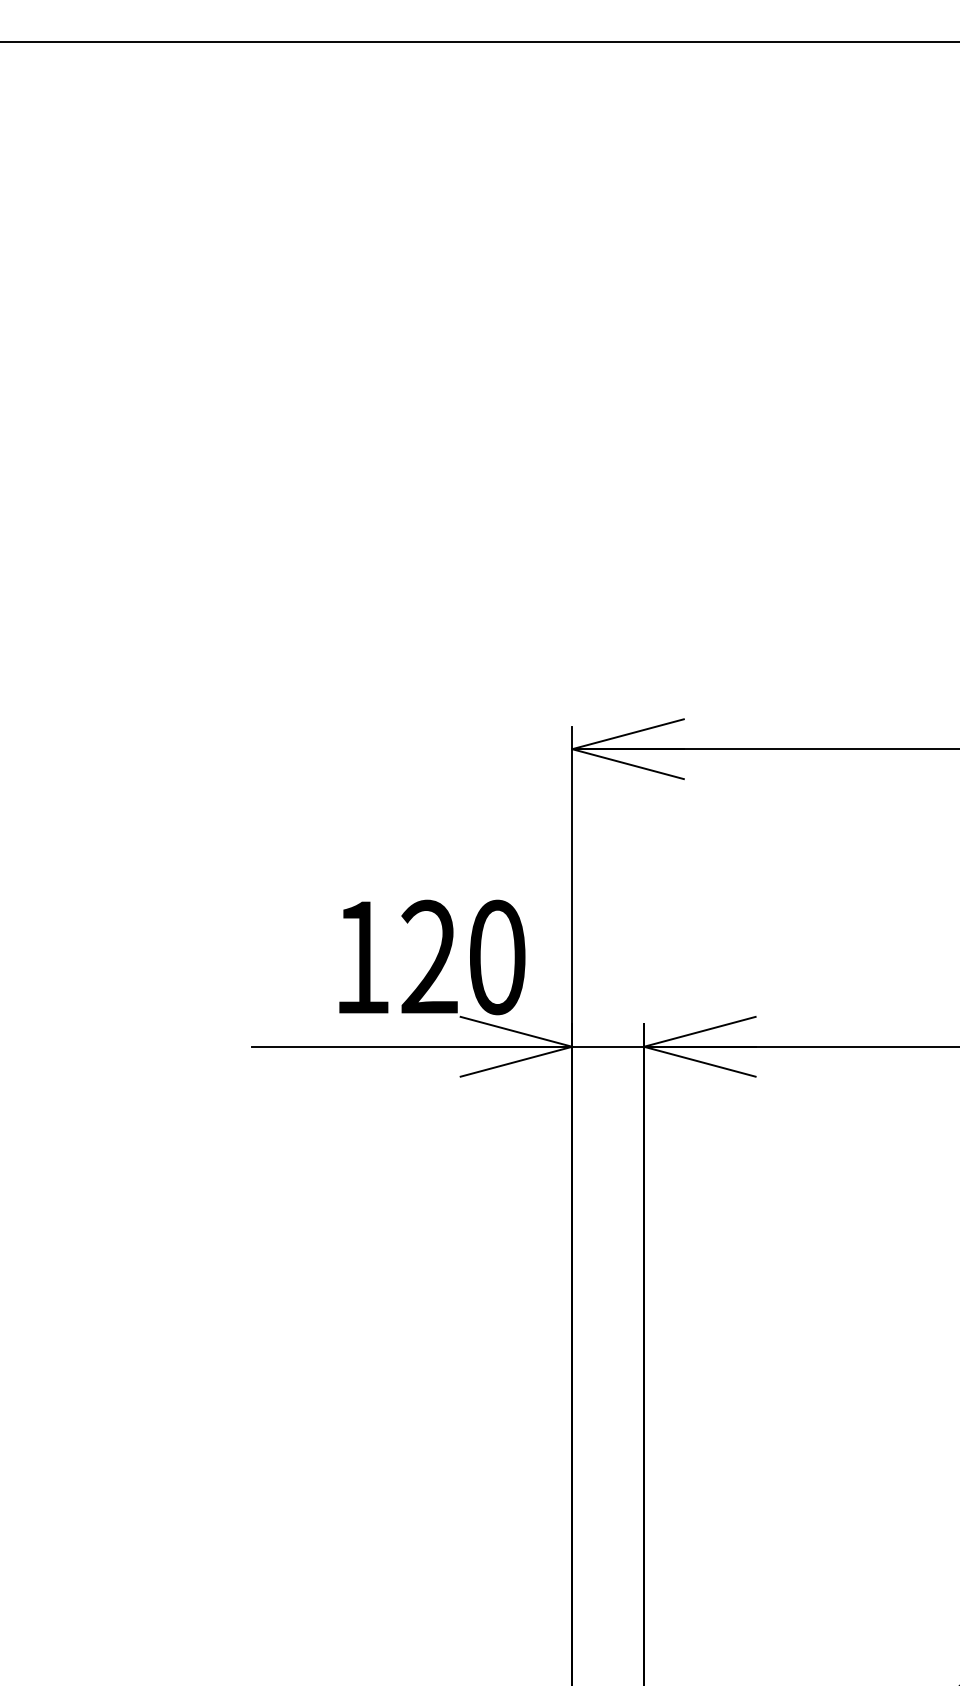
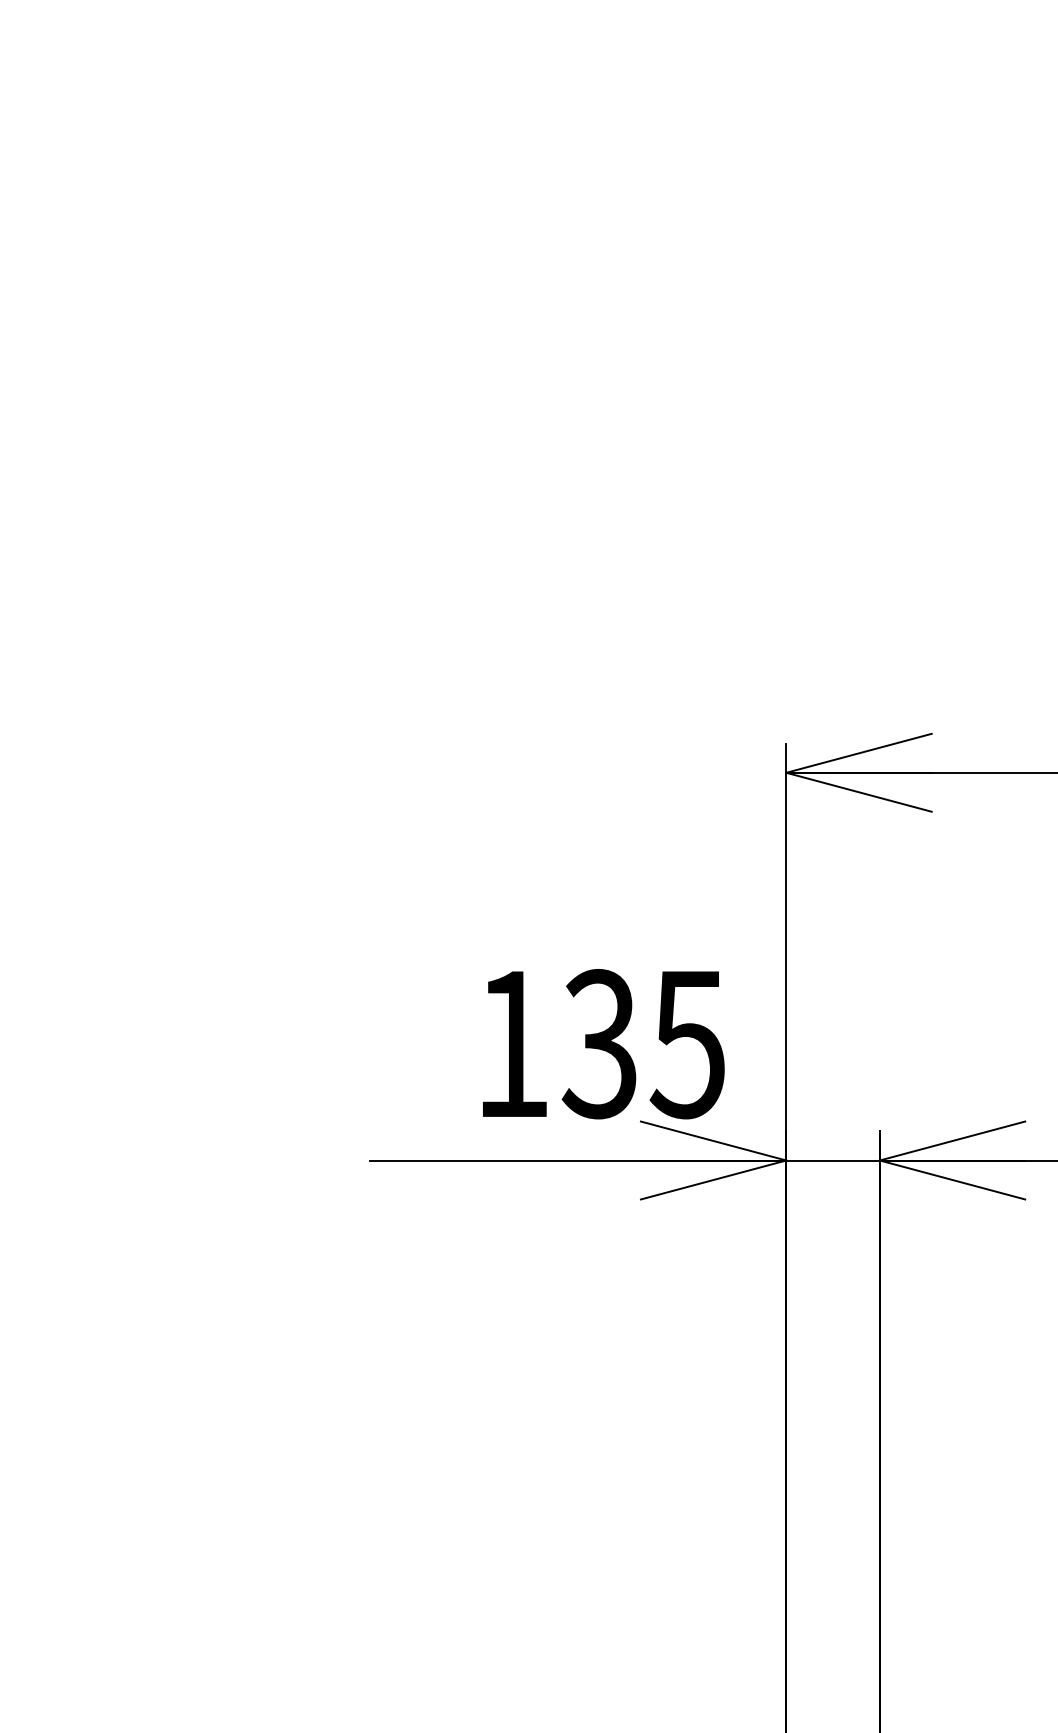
text: (462, 957) -> (643, 1044), 120 -> 135

